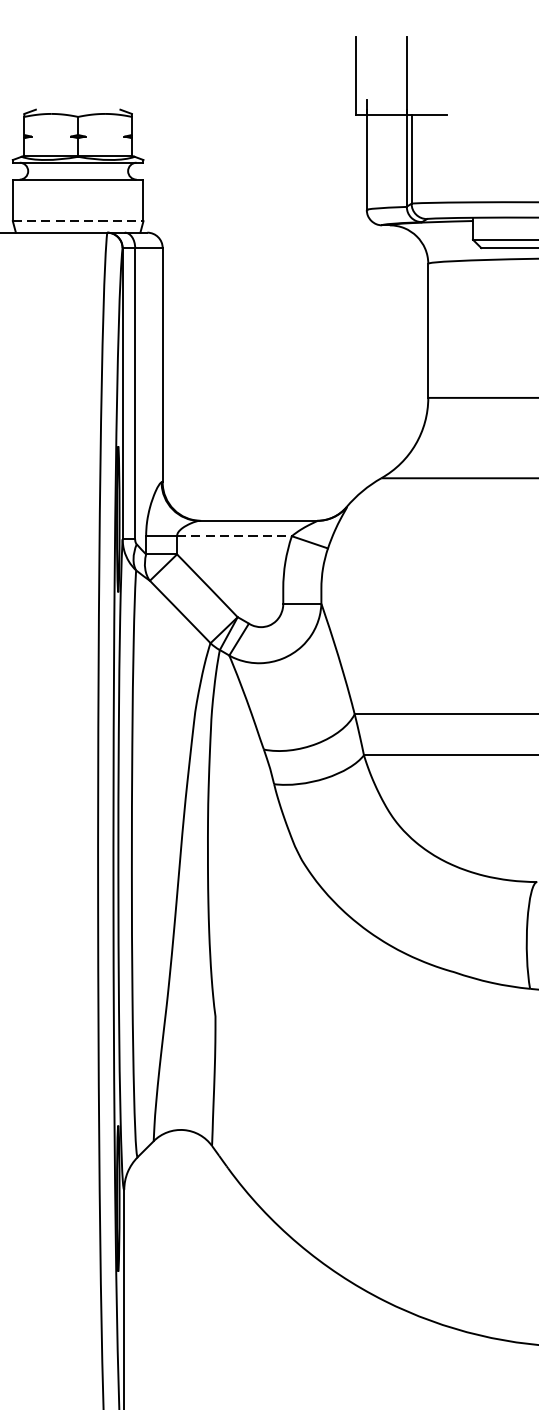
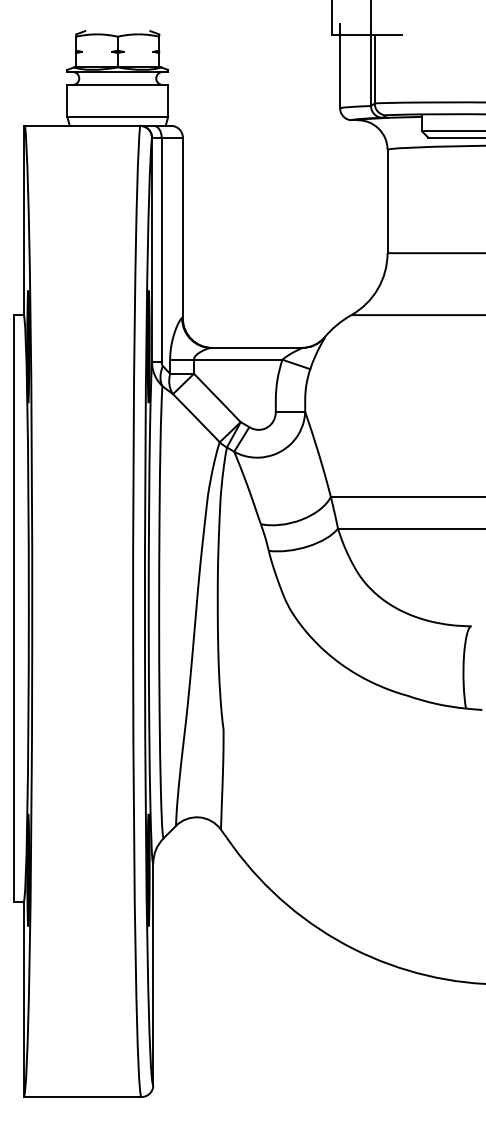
line: (79, 221) -> (118, 117), dashed -> solid
line: (234, 535) -> (238, 359), dashed -> solid

